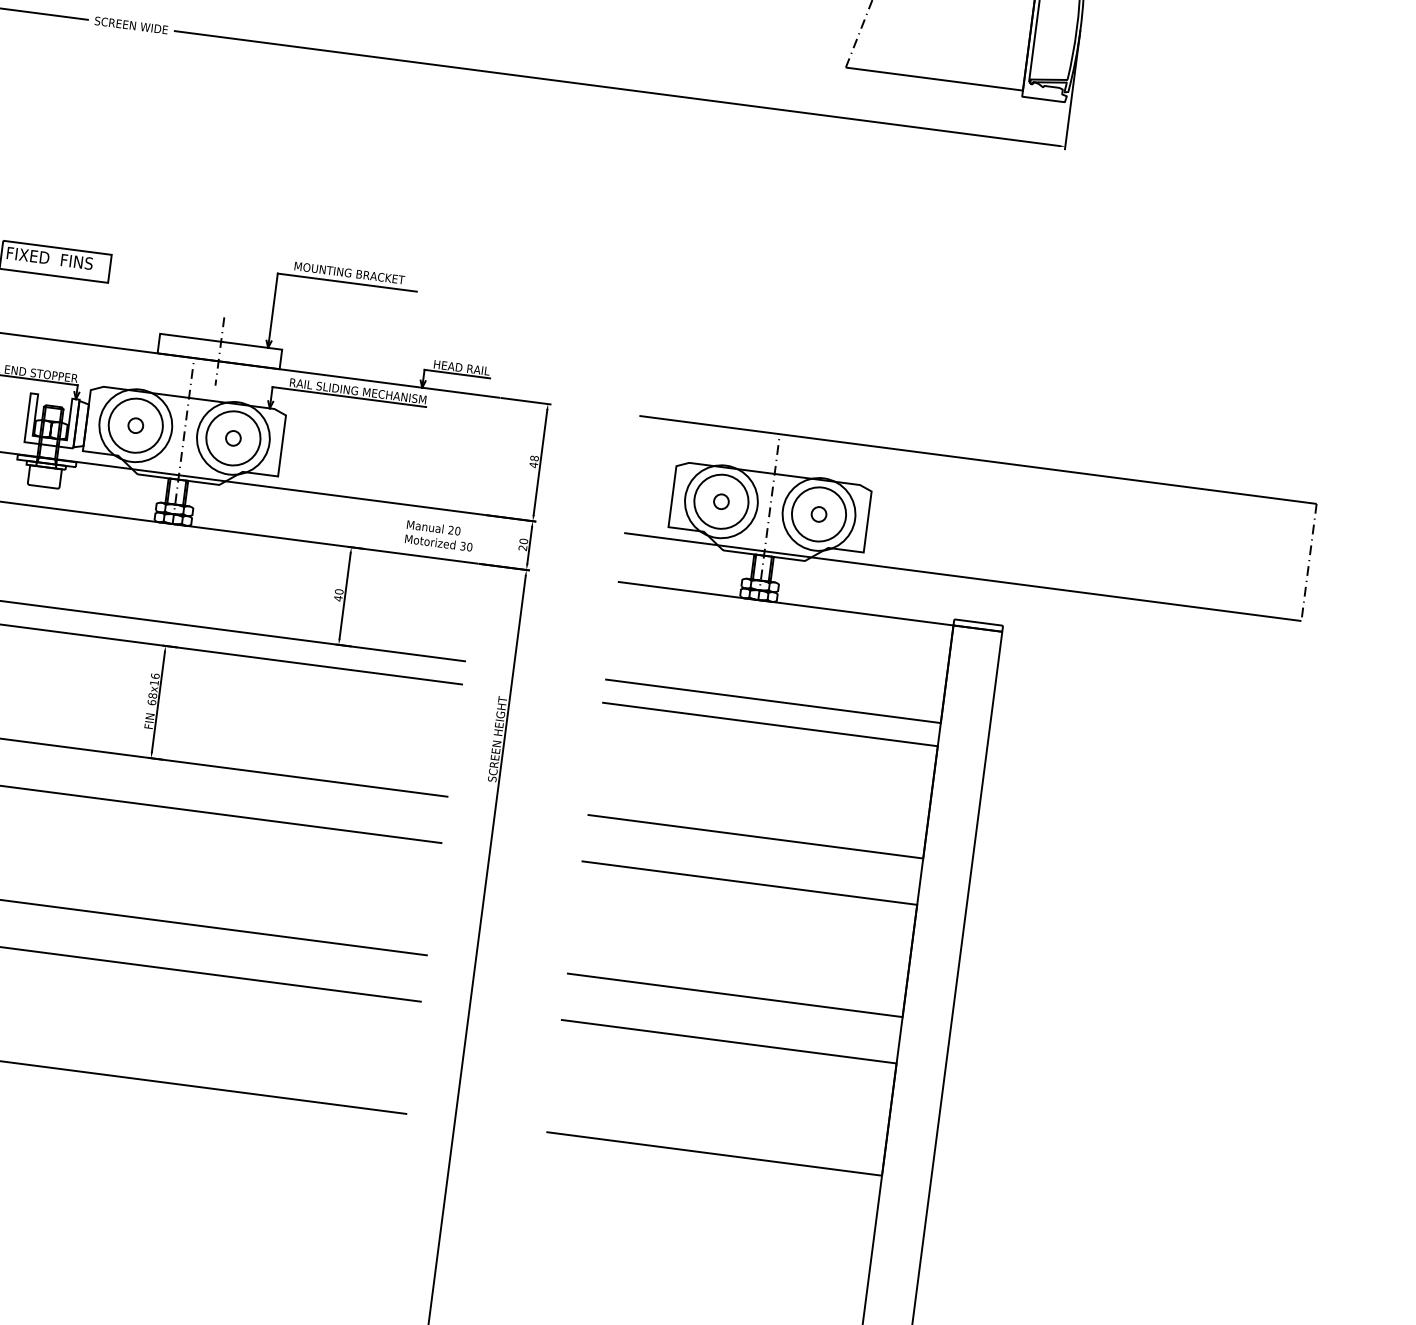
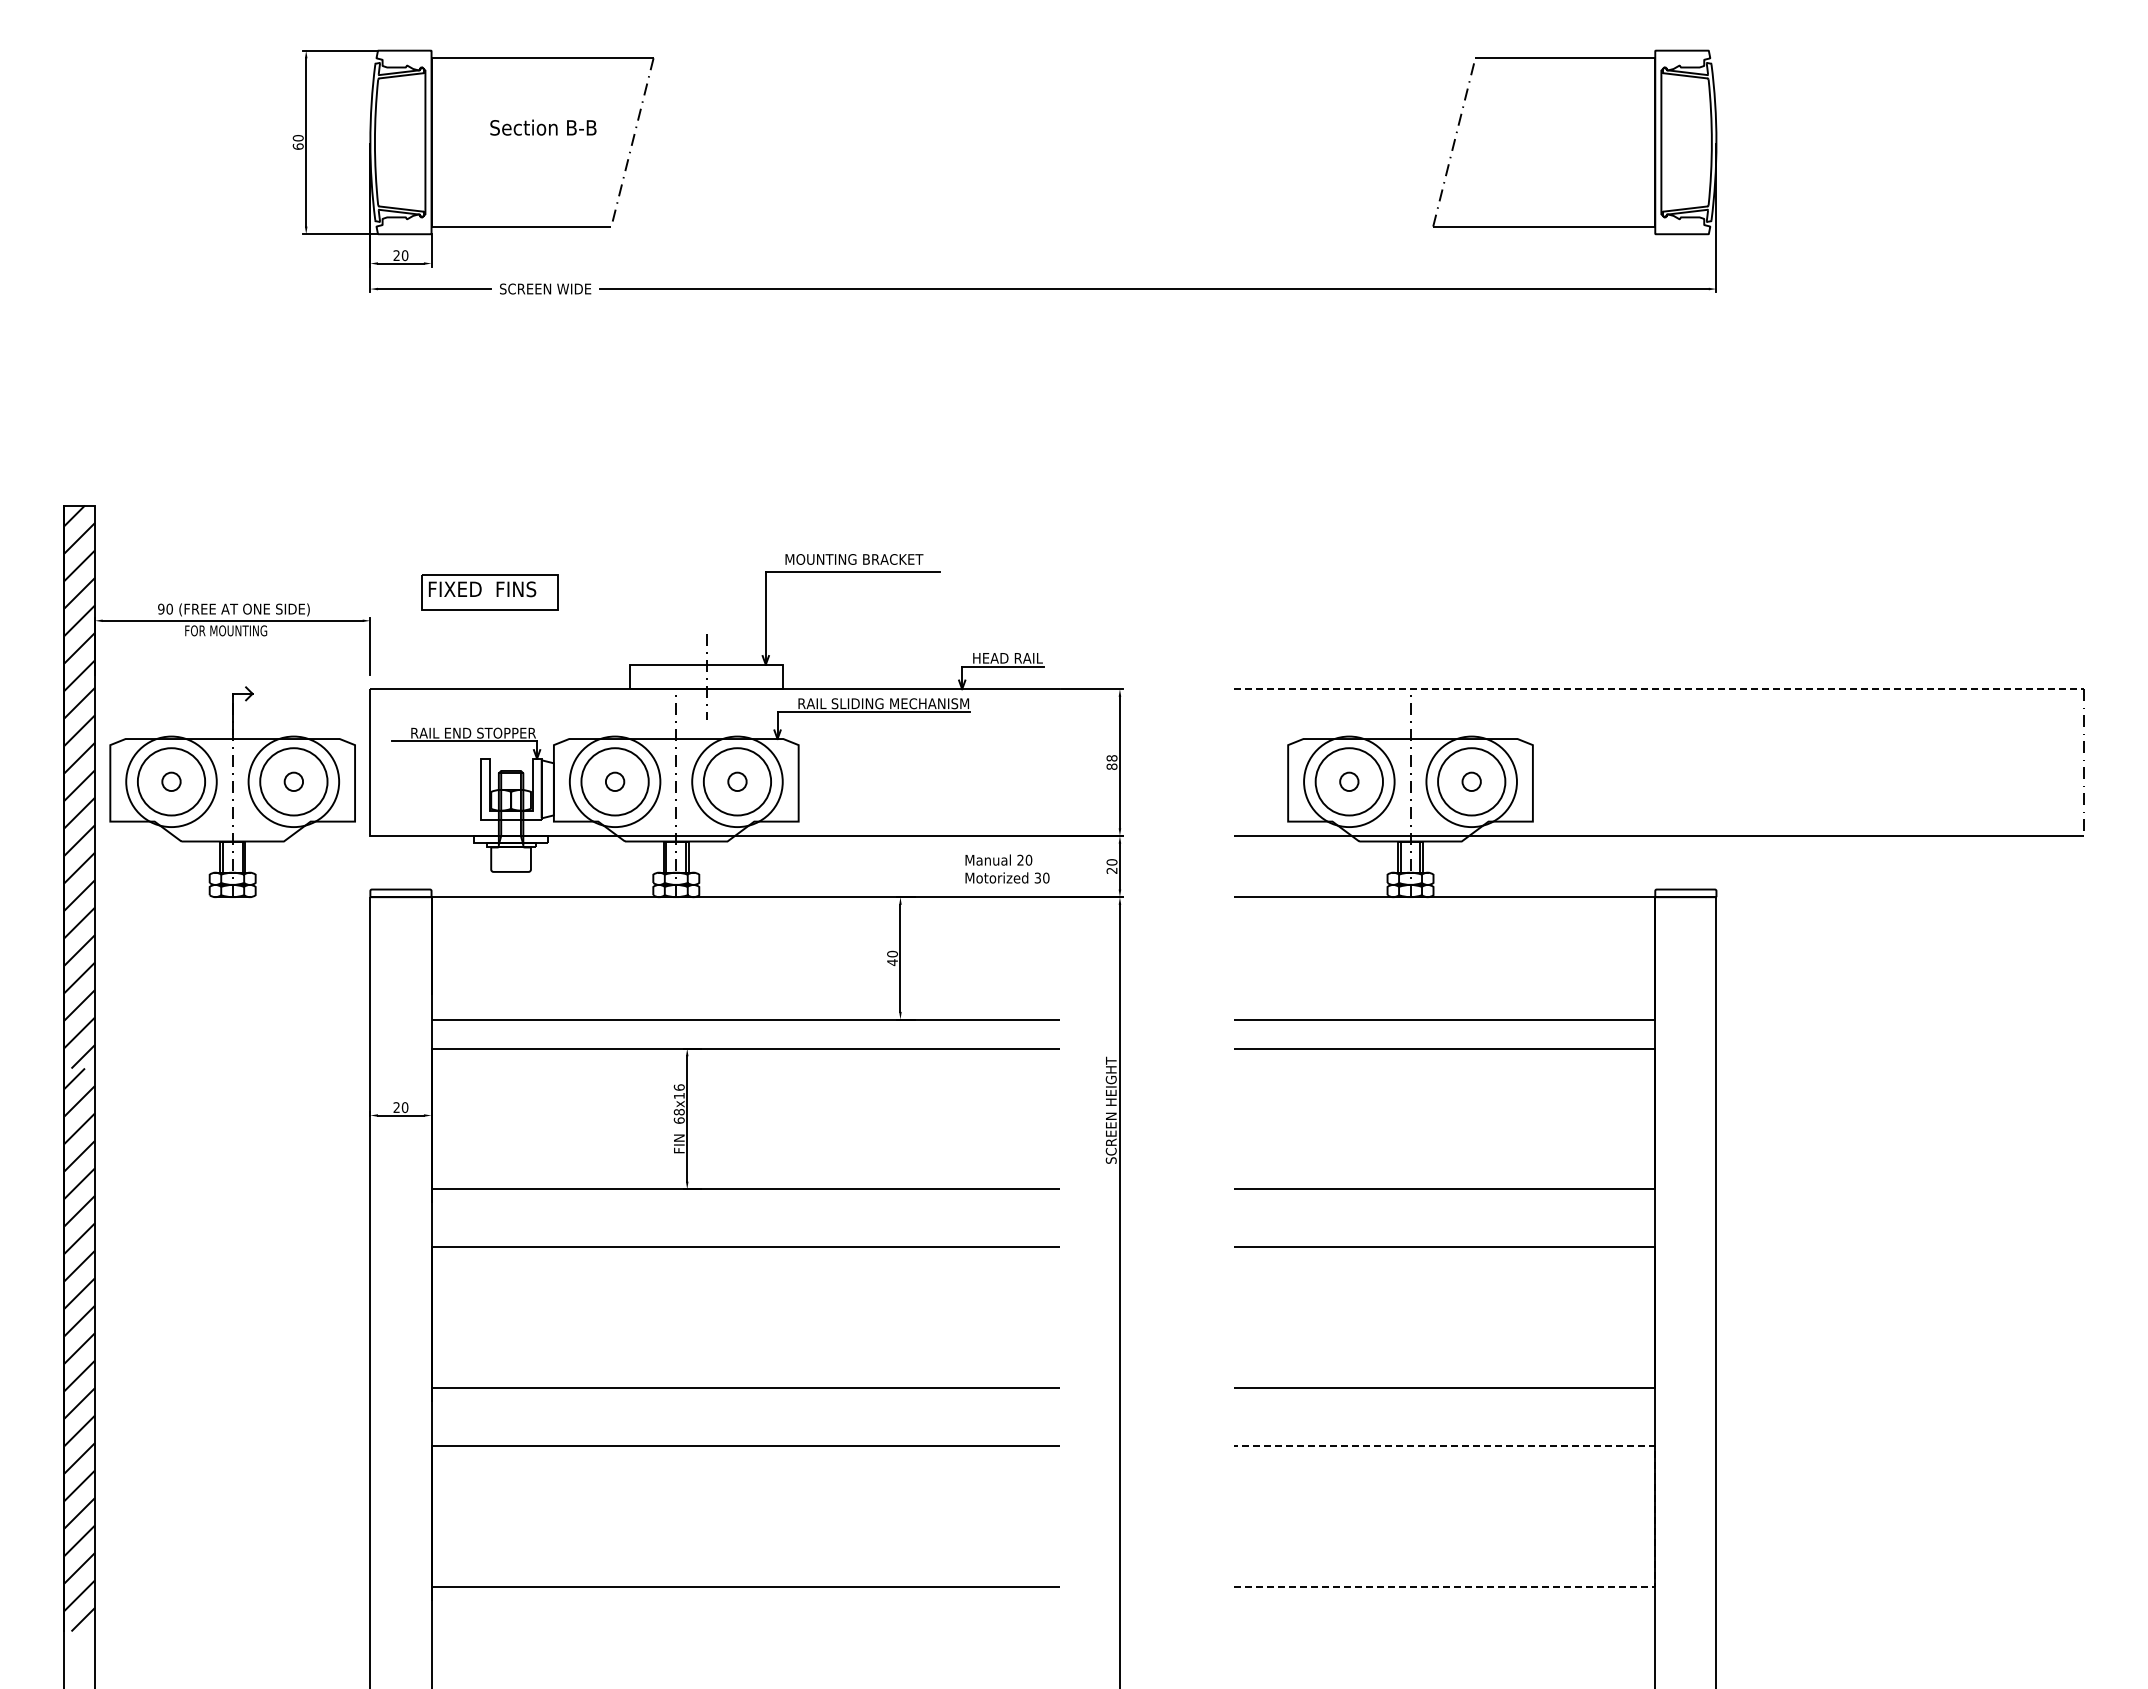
line: (977, 460) -> (1658, 689), solid -> dashed
text: (533, 464) -> (1111, 766), 48 -> 88
line: (889, 1119) -> (1655, 1516), solid -> dashed

